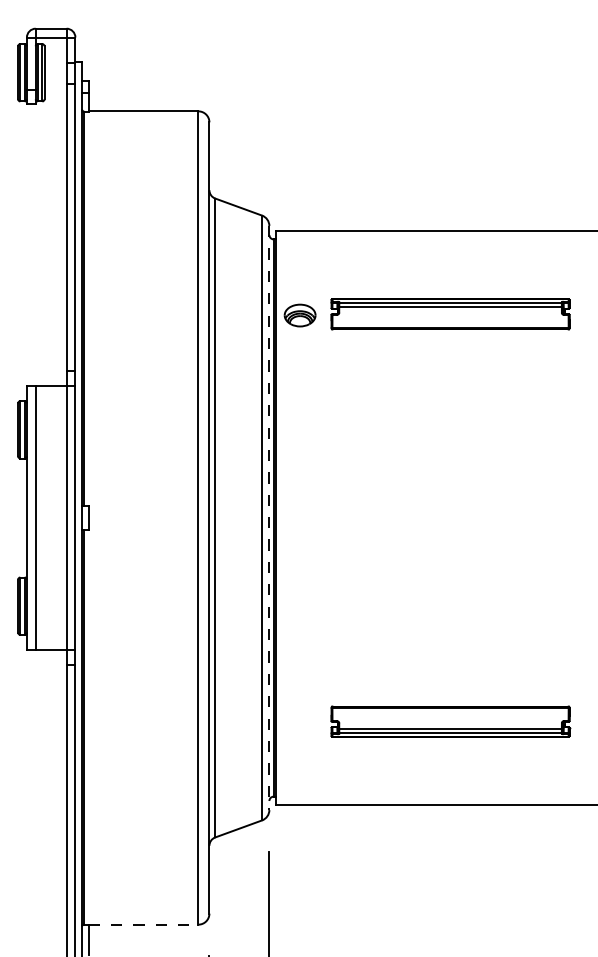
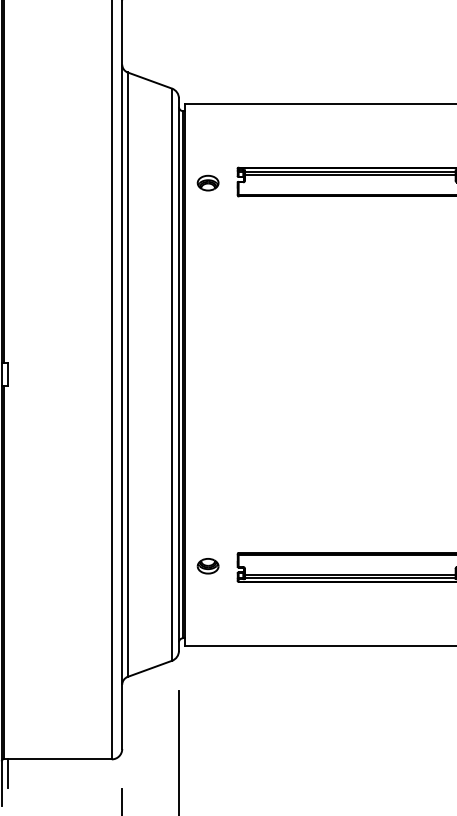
part: (300, 315) -> (208, 183), size x0.71
line: (269, 518) -> (179, 375), dashed -> solid
part: (300, 720) -> (208, 566), added
line: (143, 924) -> (59, 759), dashed -> solid

